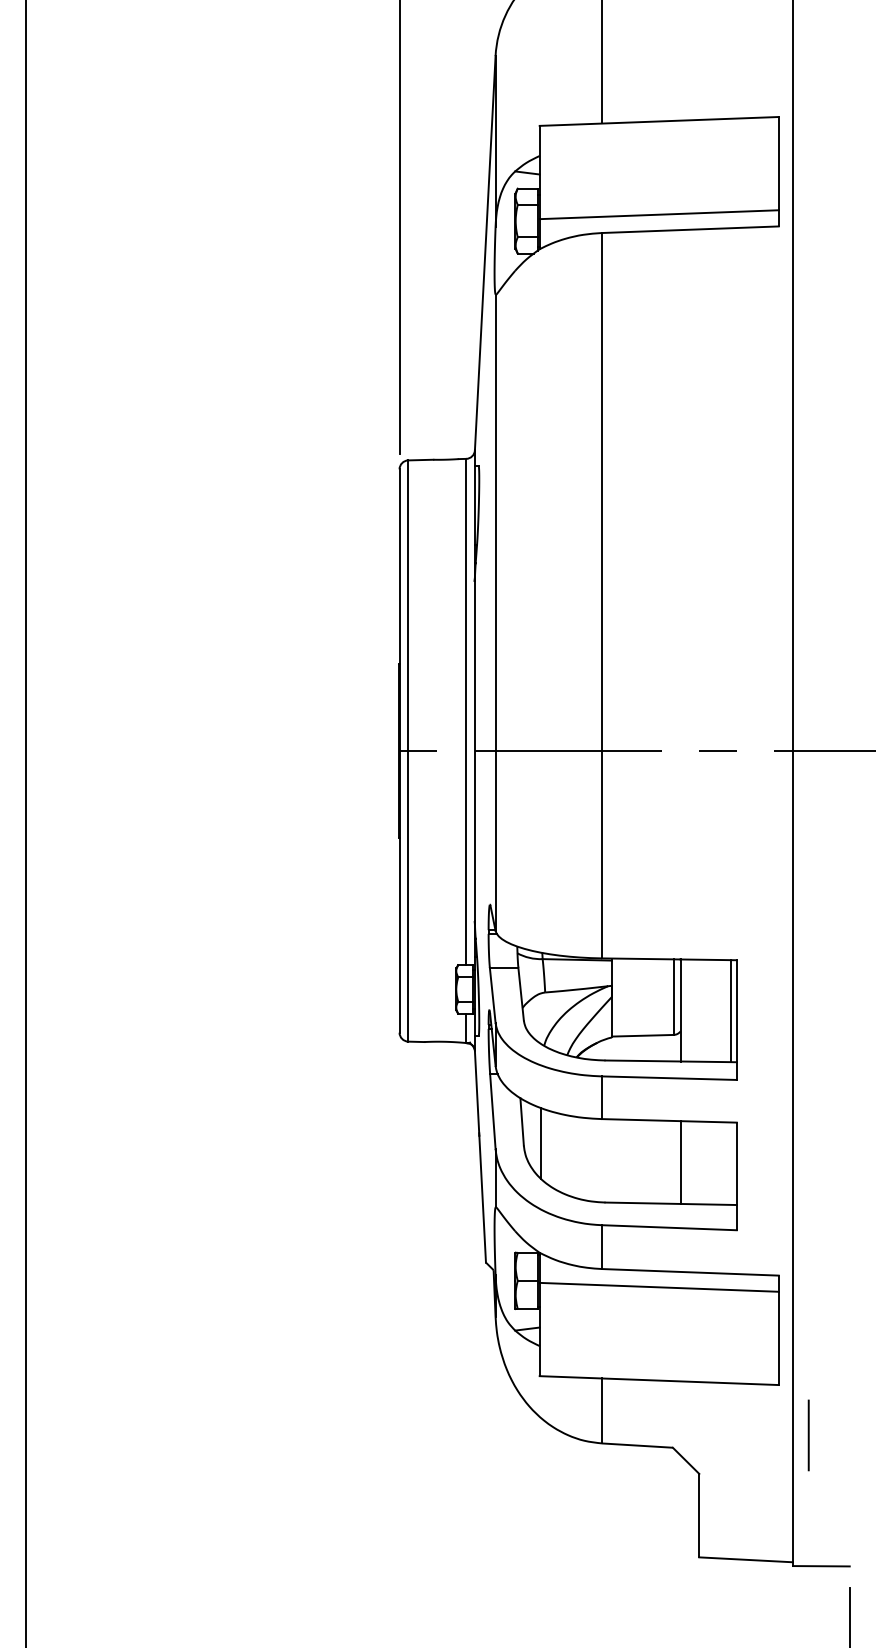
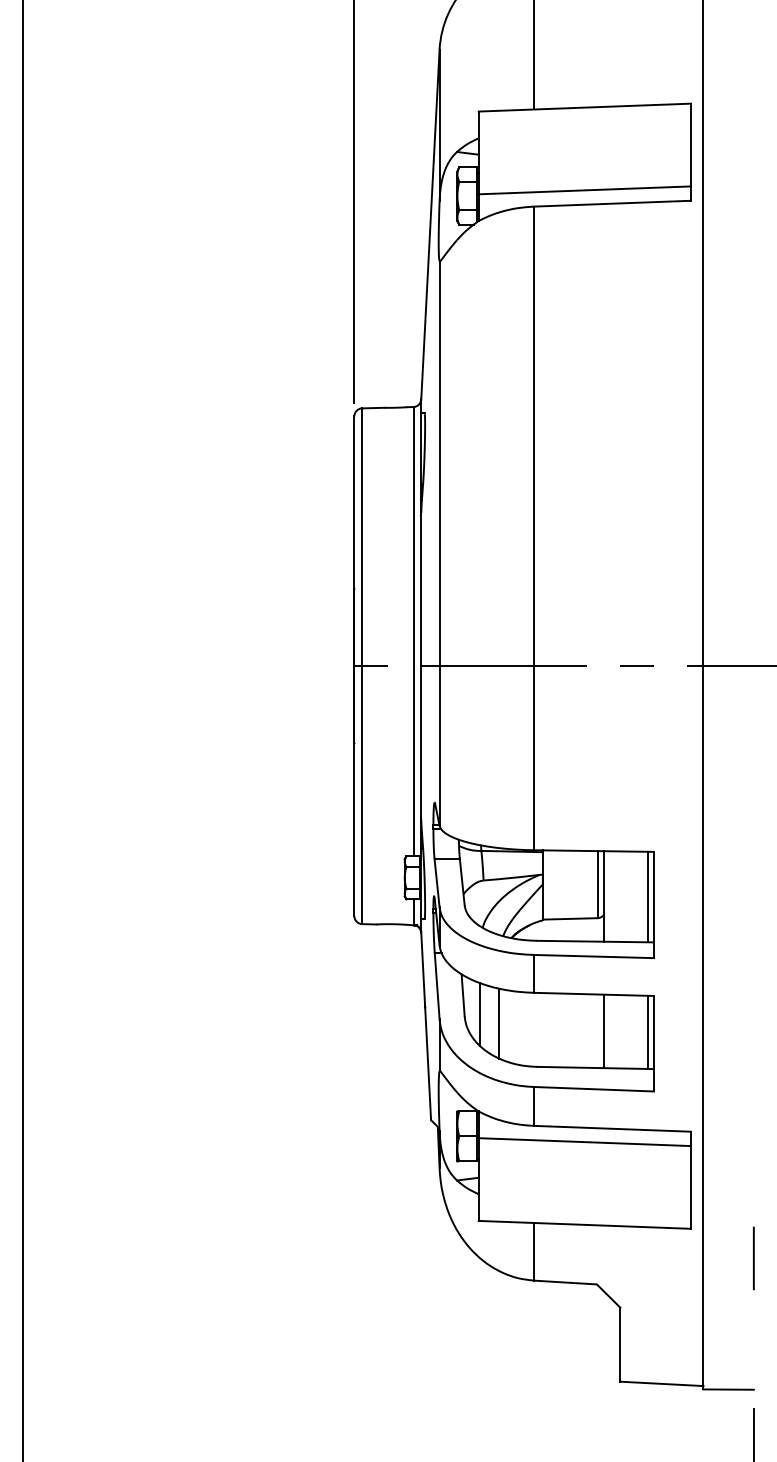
line: (562, 1153) -> (498, 1023), added
line: (730, 1163) -> (648, 1032), added
line: (808, 1435) -> (753, 1258), moved

